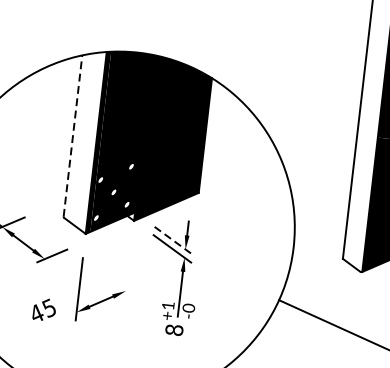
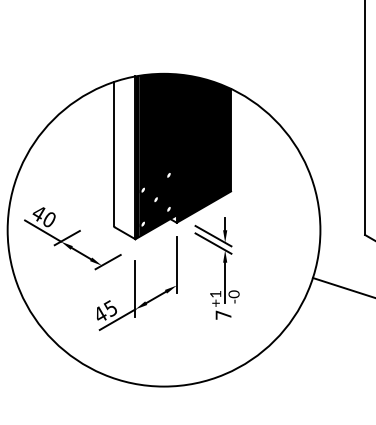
line: (73, 135) -> (114, 153), dashed -> solid
line: (173, 240) -> (213, 236), dashed -> solid
line: (128, 267) -> (176, 264), added
line: (55, 321) -> (117, 319), added
text: (174, 329) -> (223, 314), 8 -> 7

